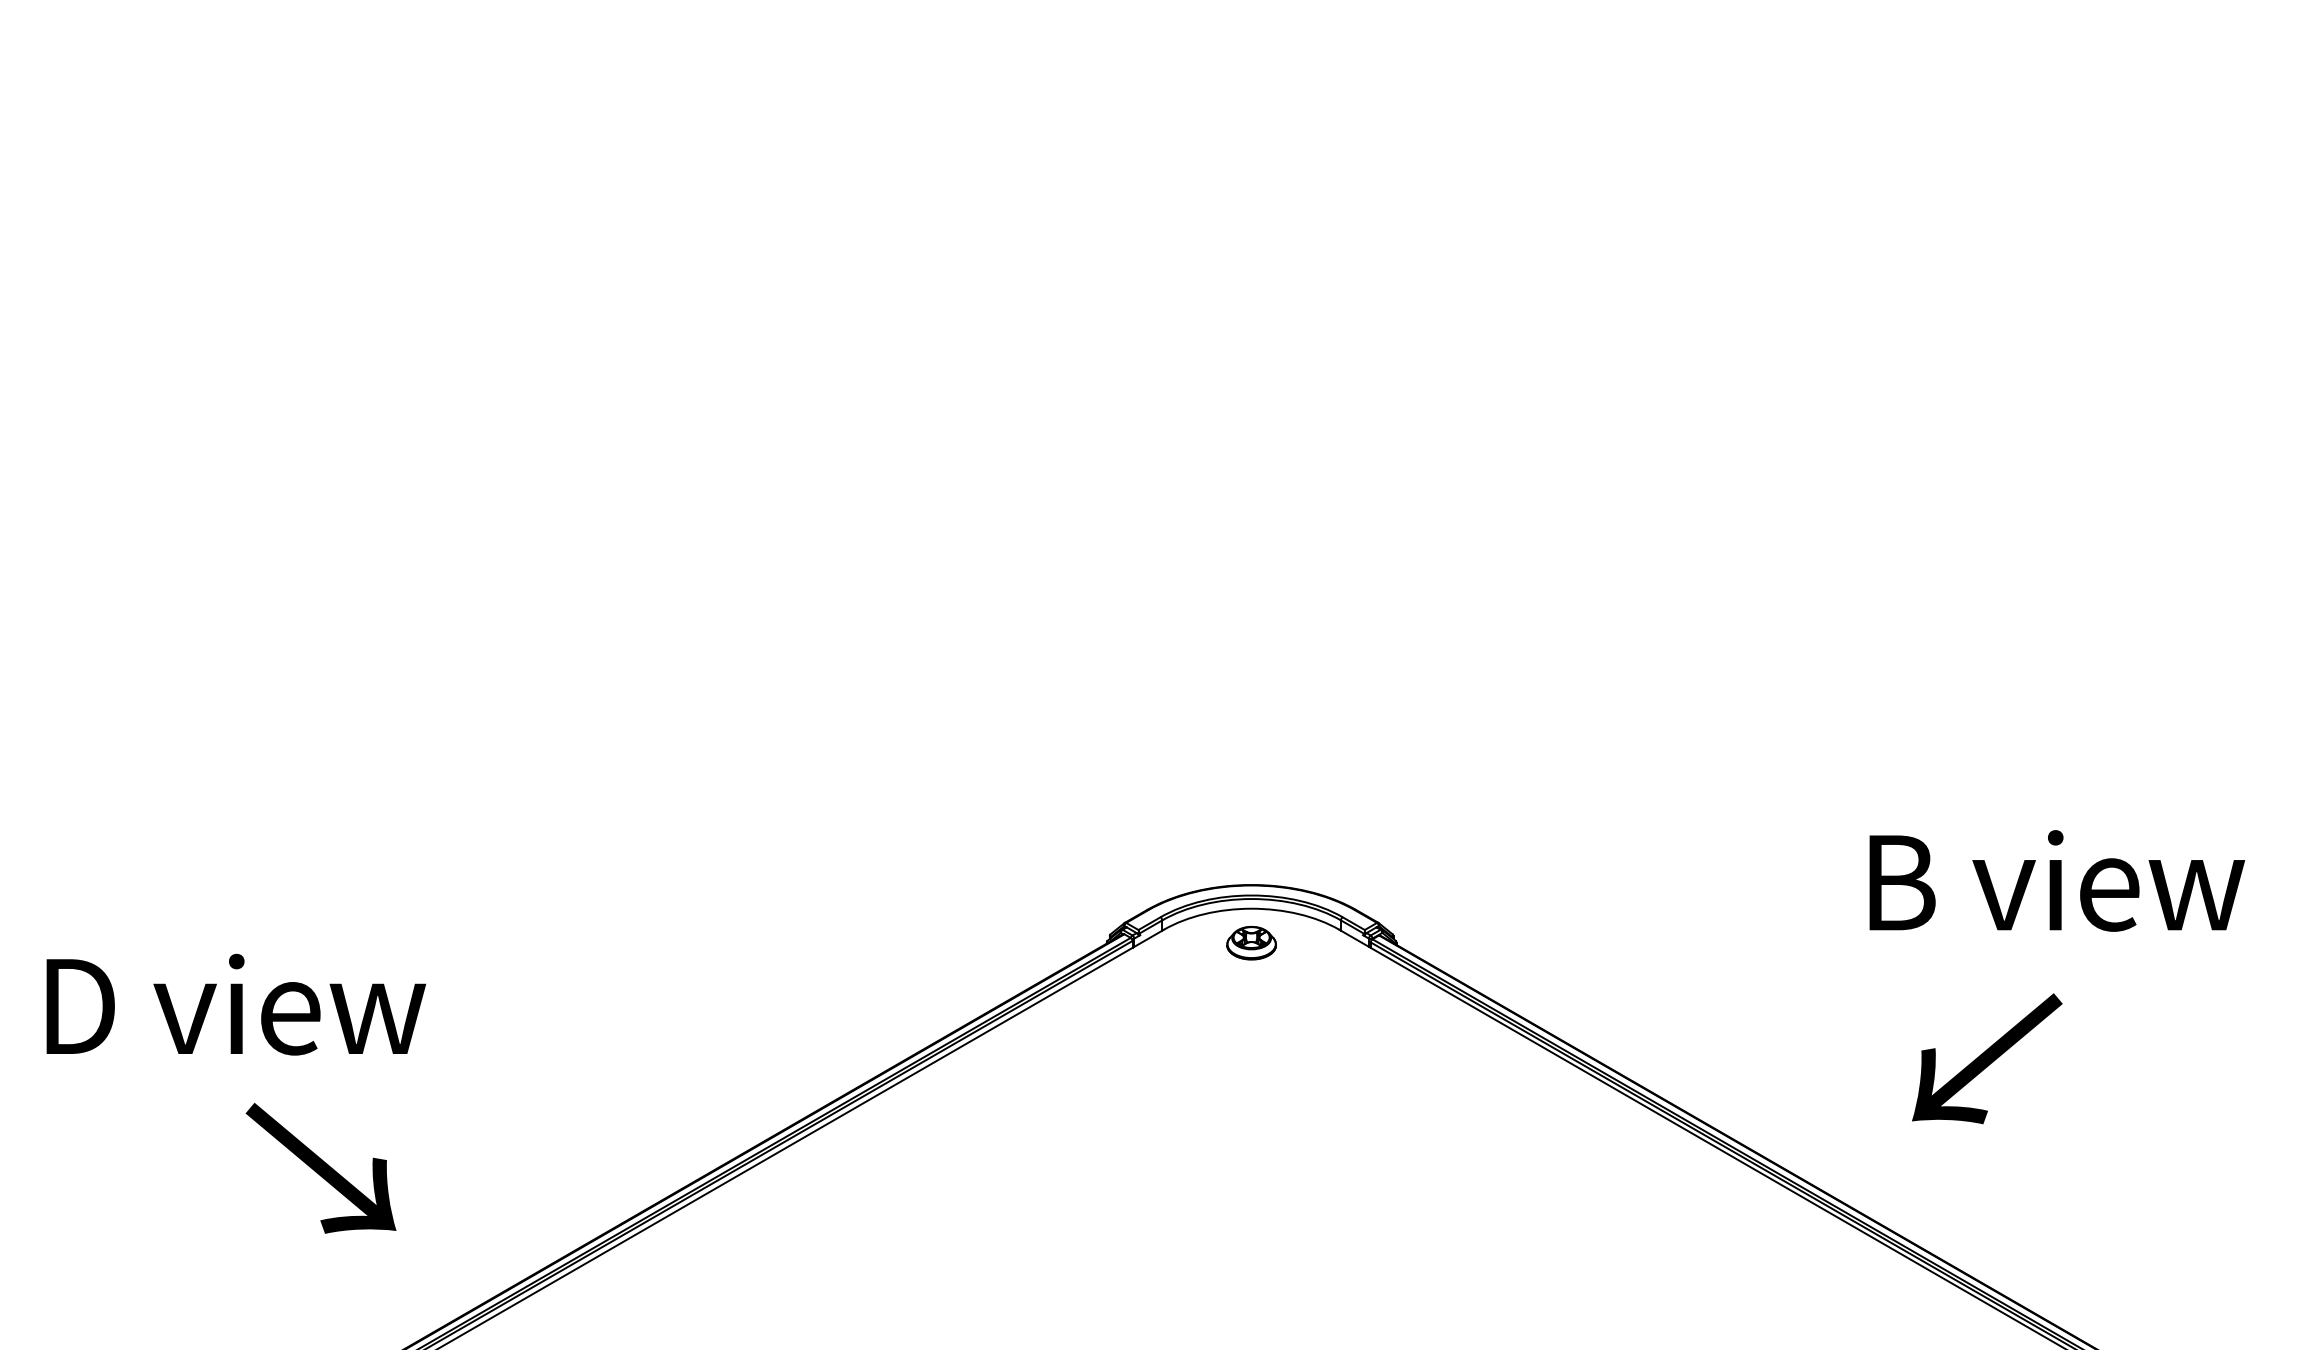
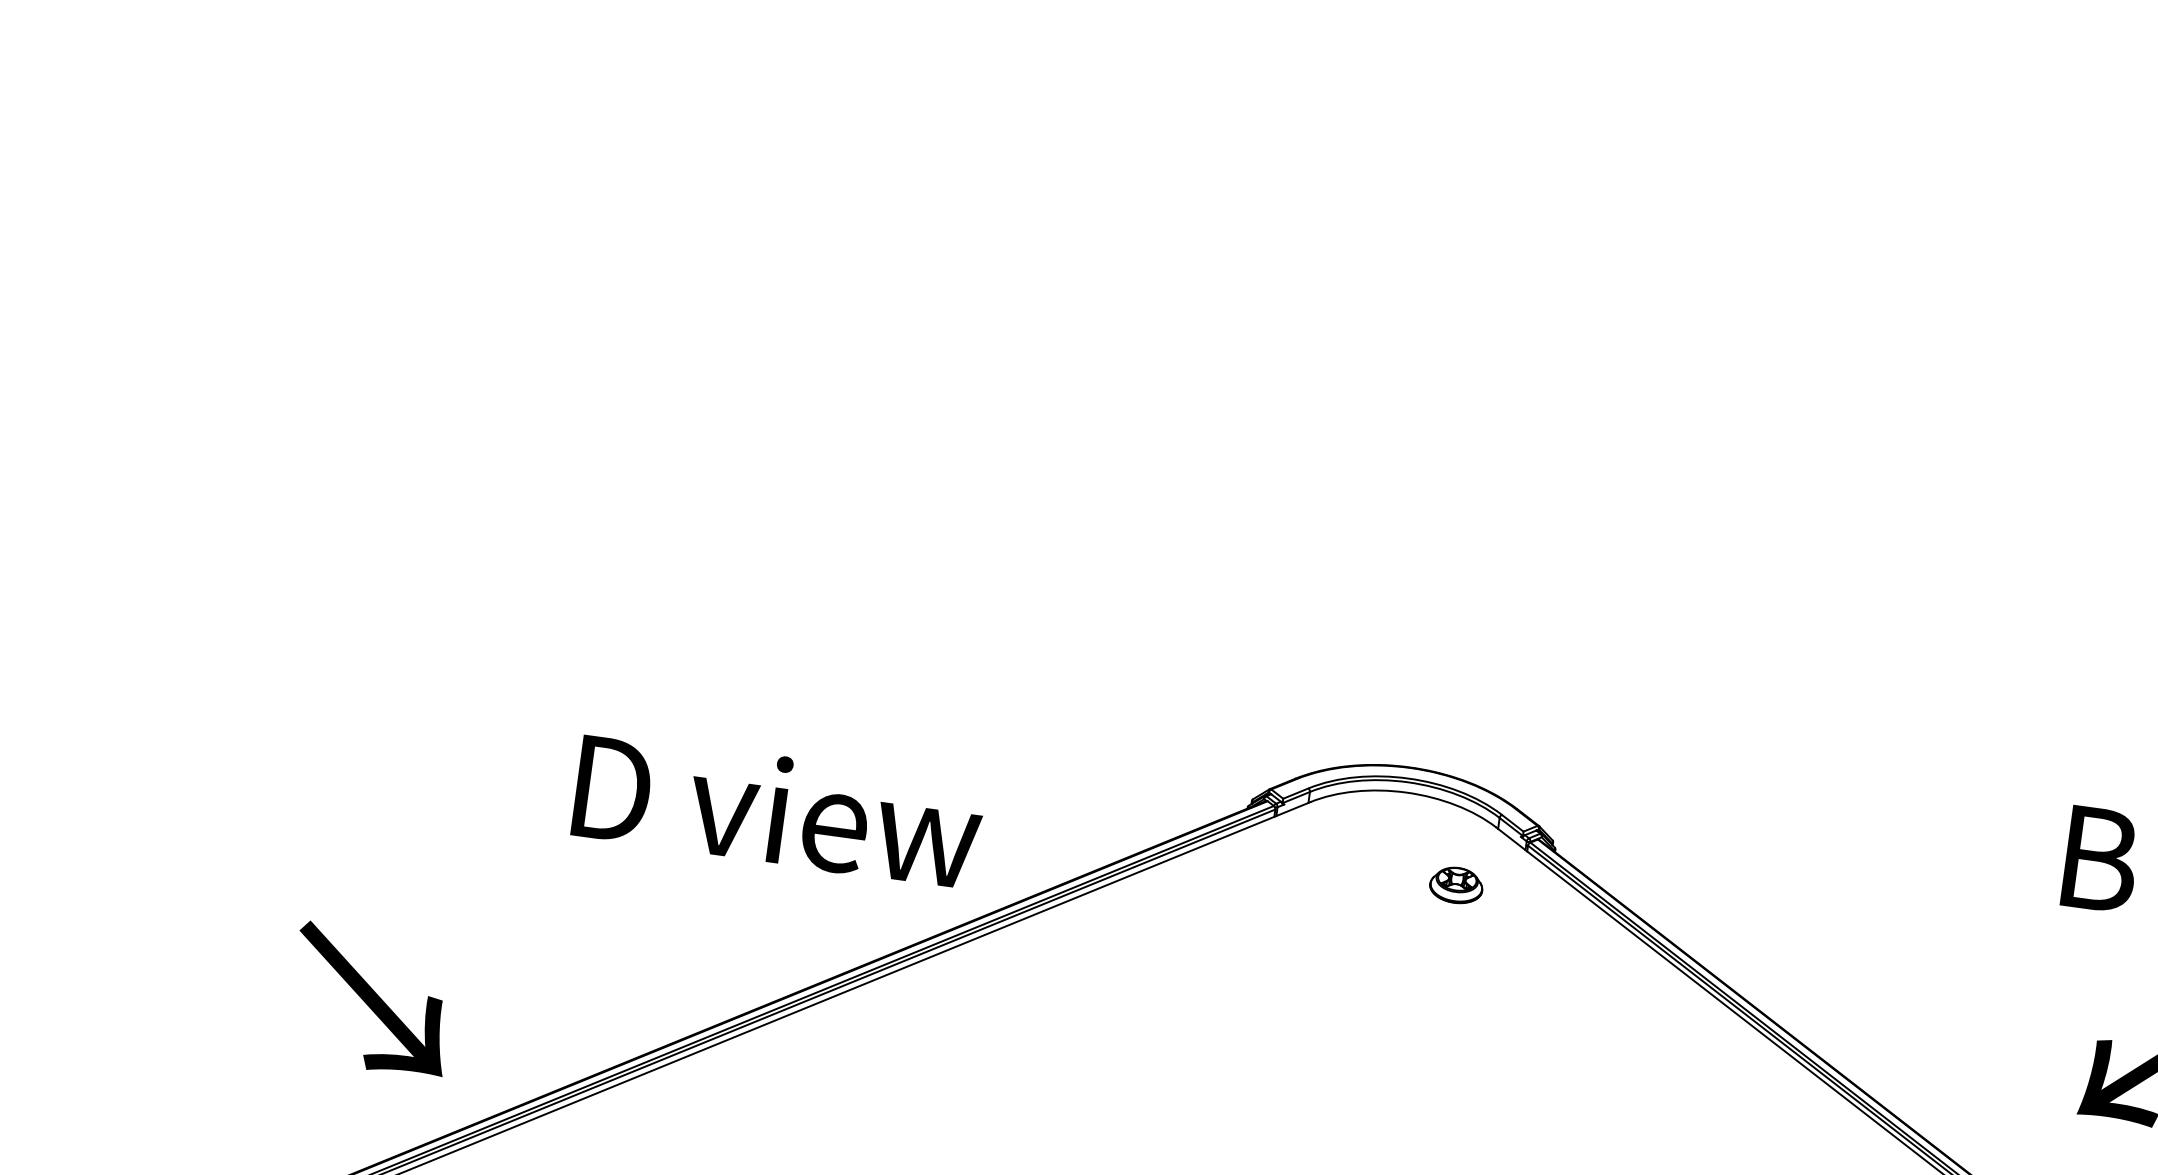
part: (1251, 942) -> (1456, 884), moved
text: (236, 1004) -> (778, 810), moved
text: (320, 1168) -> (370, 999), moved

